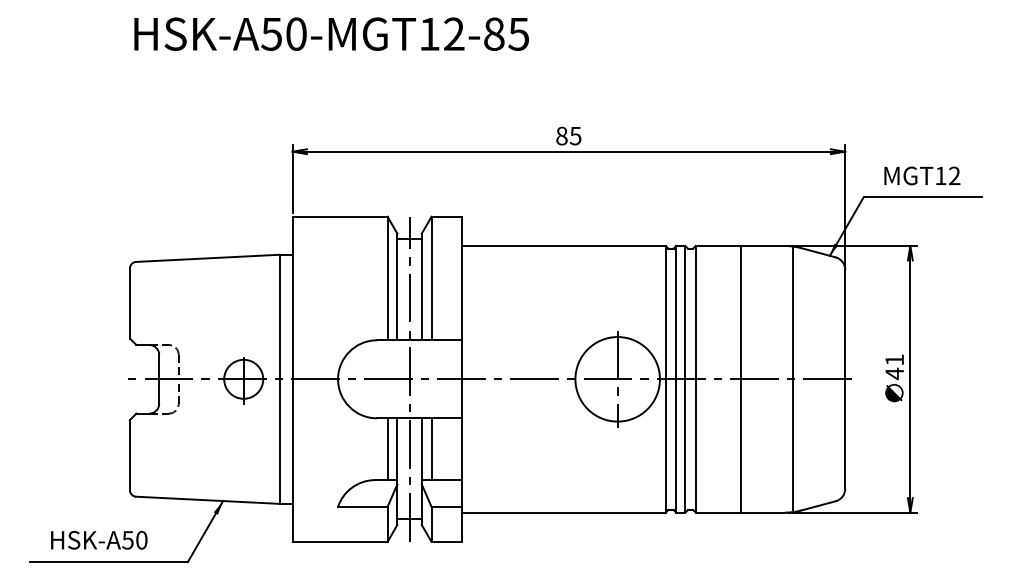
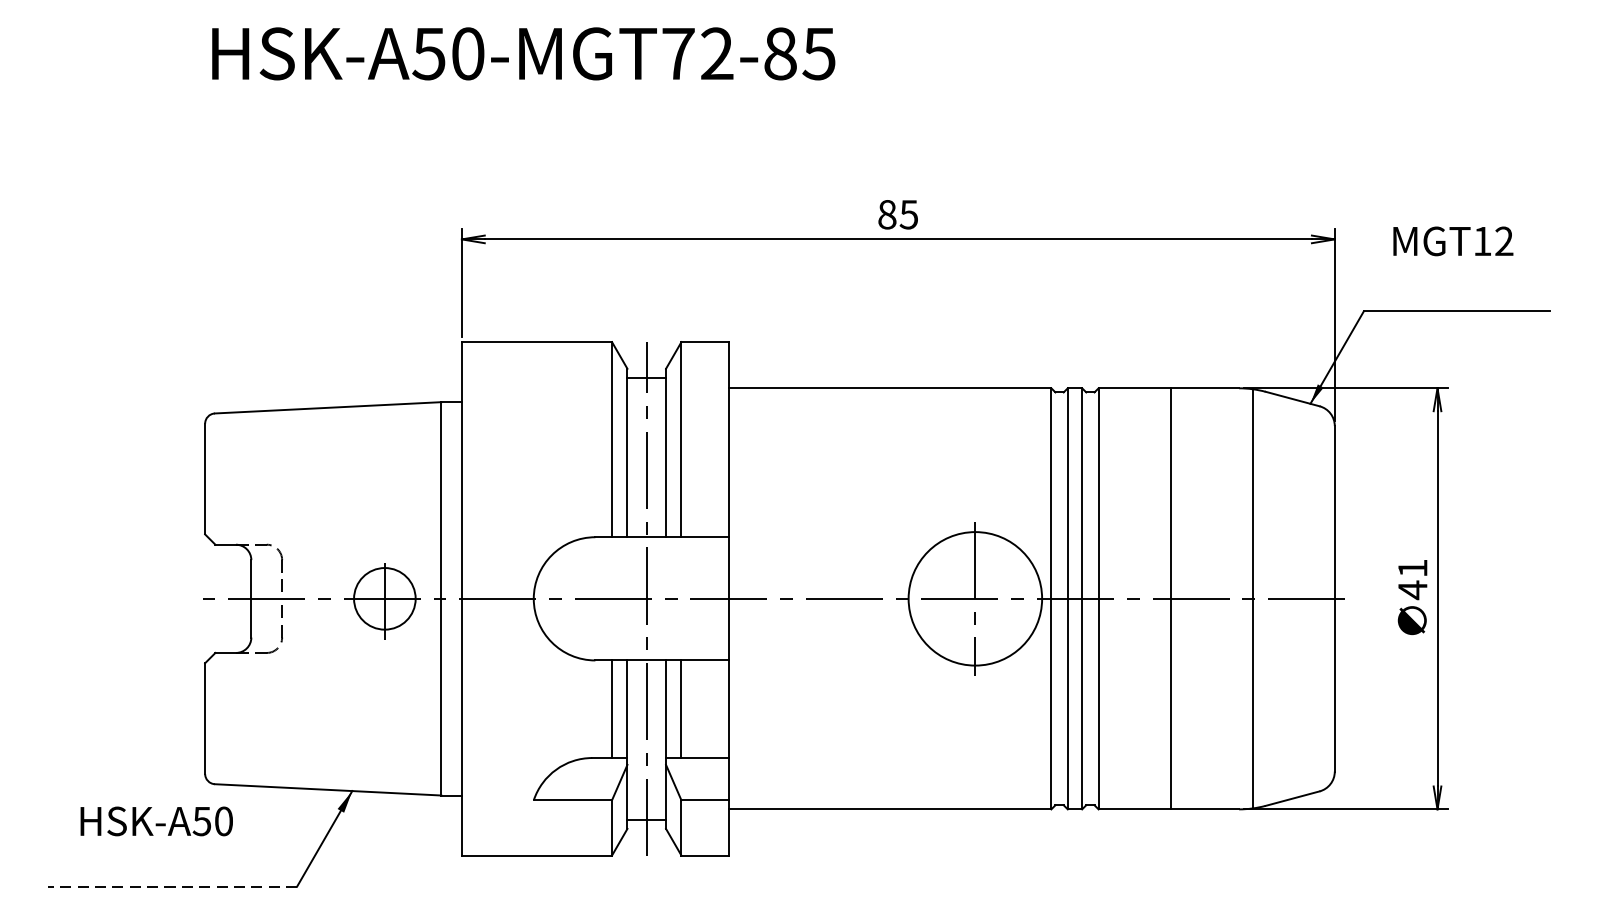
text: (429, 34) -> (678, 54), HSK-A50-MGT12-85 -> HSK-A50-MGT72-85
text: (922, 175) -> (1453, 240), moved
text: (99, 540) -> (157, 821), moved
line: (109, 561) -> (172, 886), solid -> dashed

